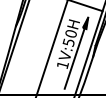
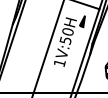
line: (76, 52) -> (73, 50), removed

